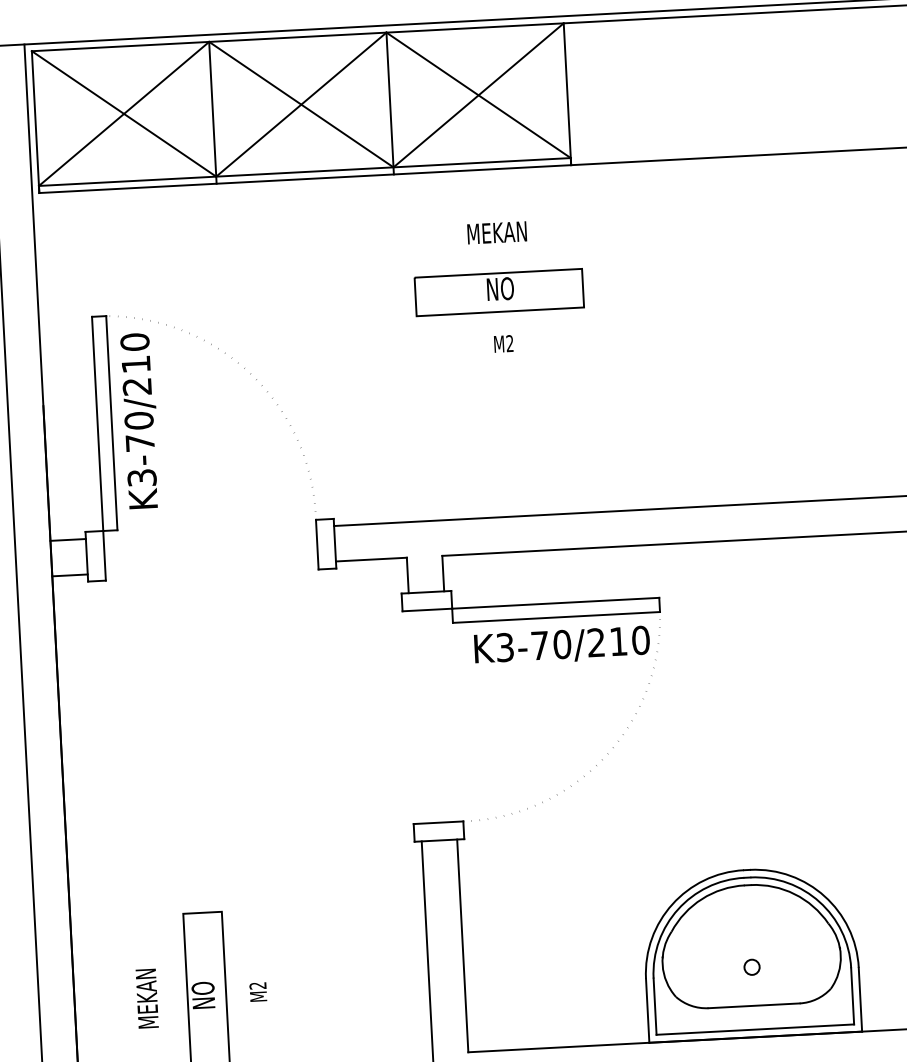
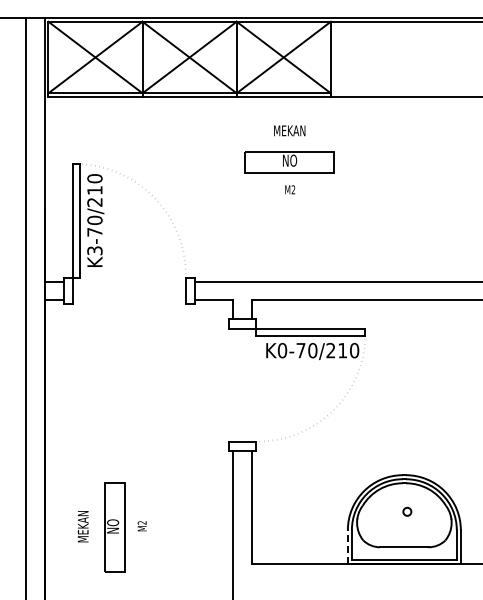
text: (505, 647) -> (282, 350), K3-70/210 -> K0-70/210
circle: (752, 966) -> (407, 511), moved
line: (647, 1011) -> (347, 547), solid -> dashed

